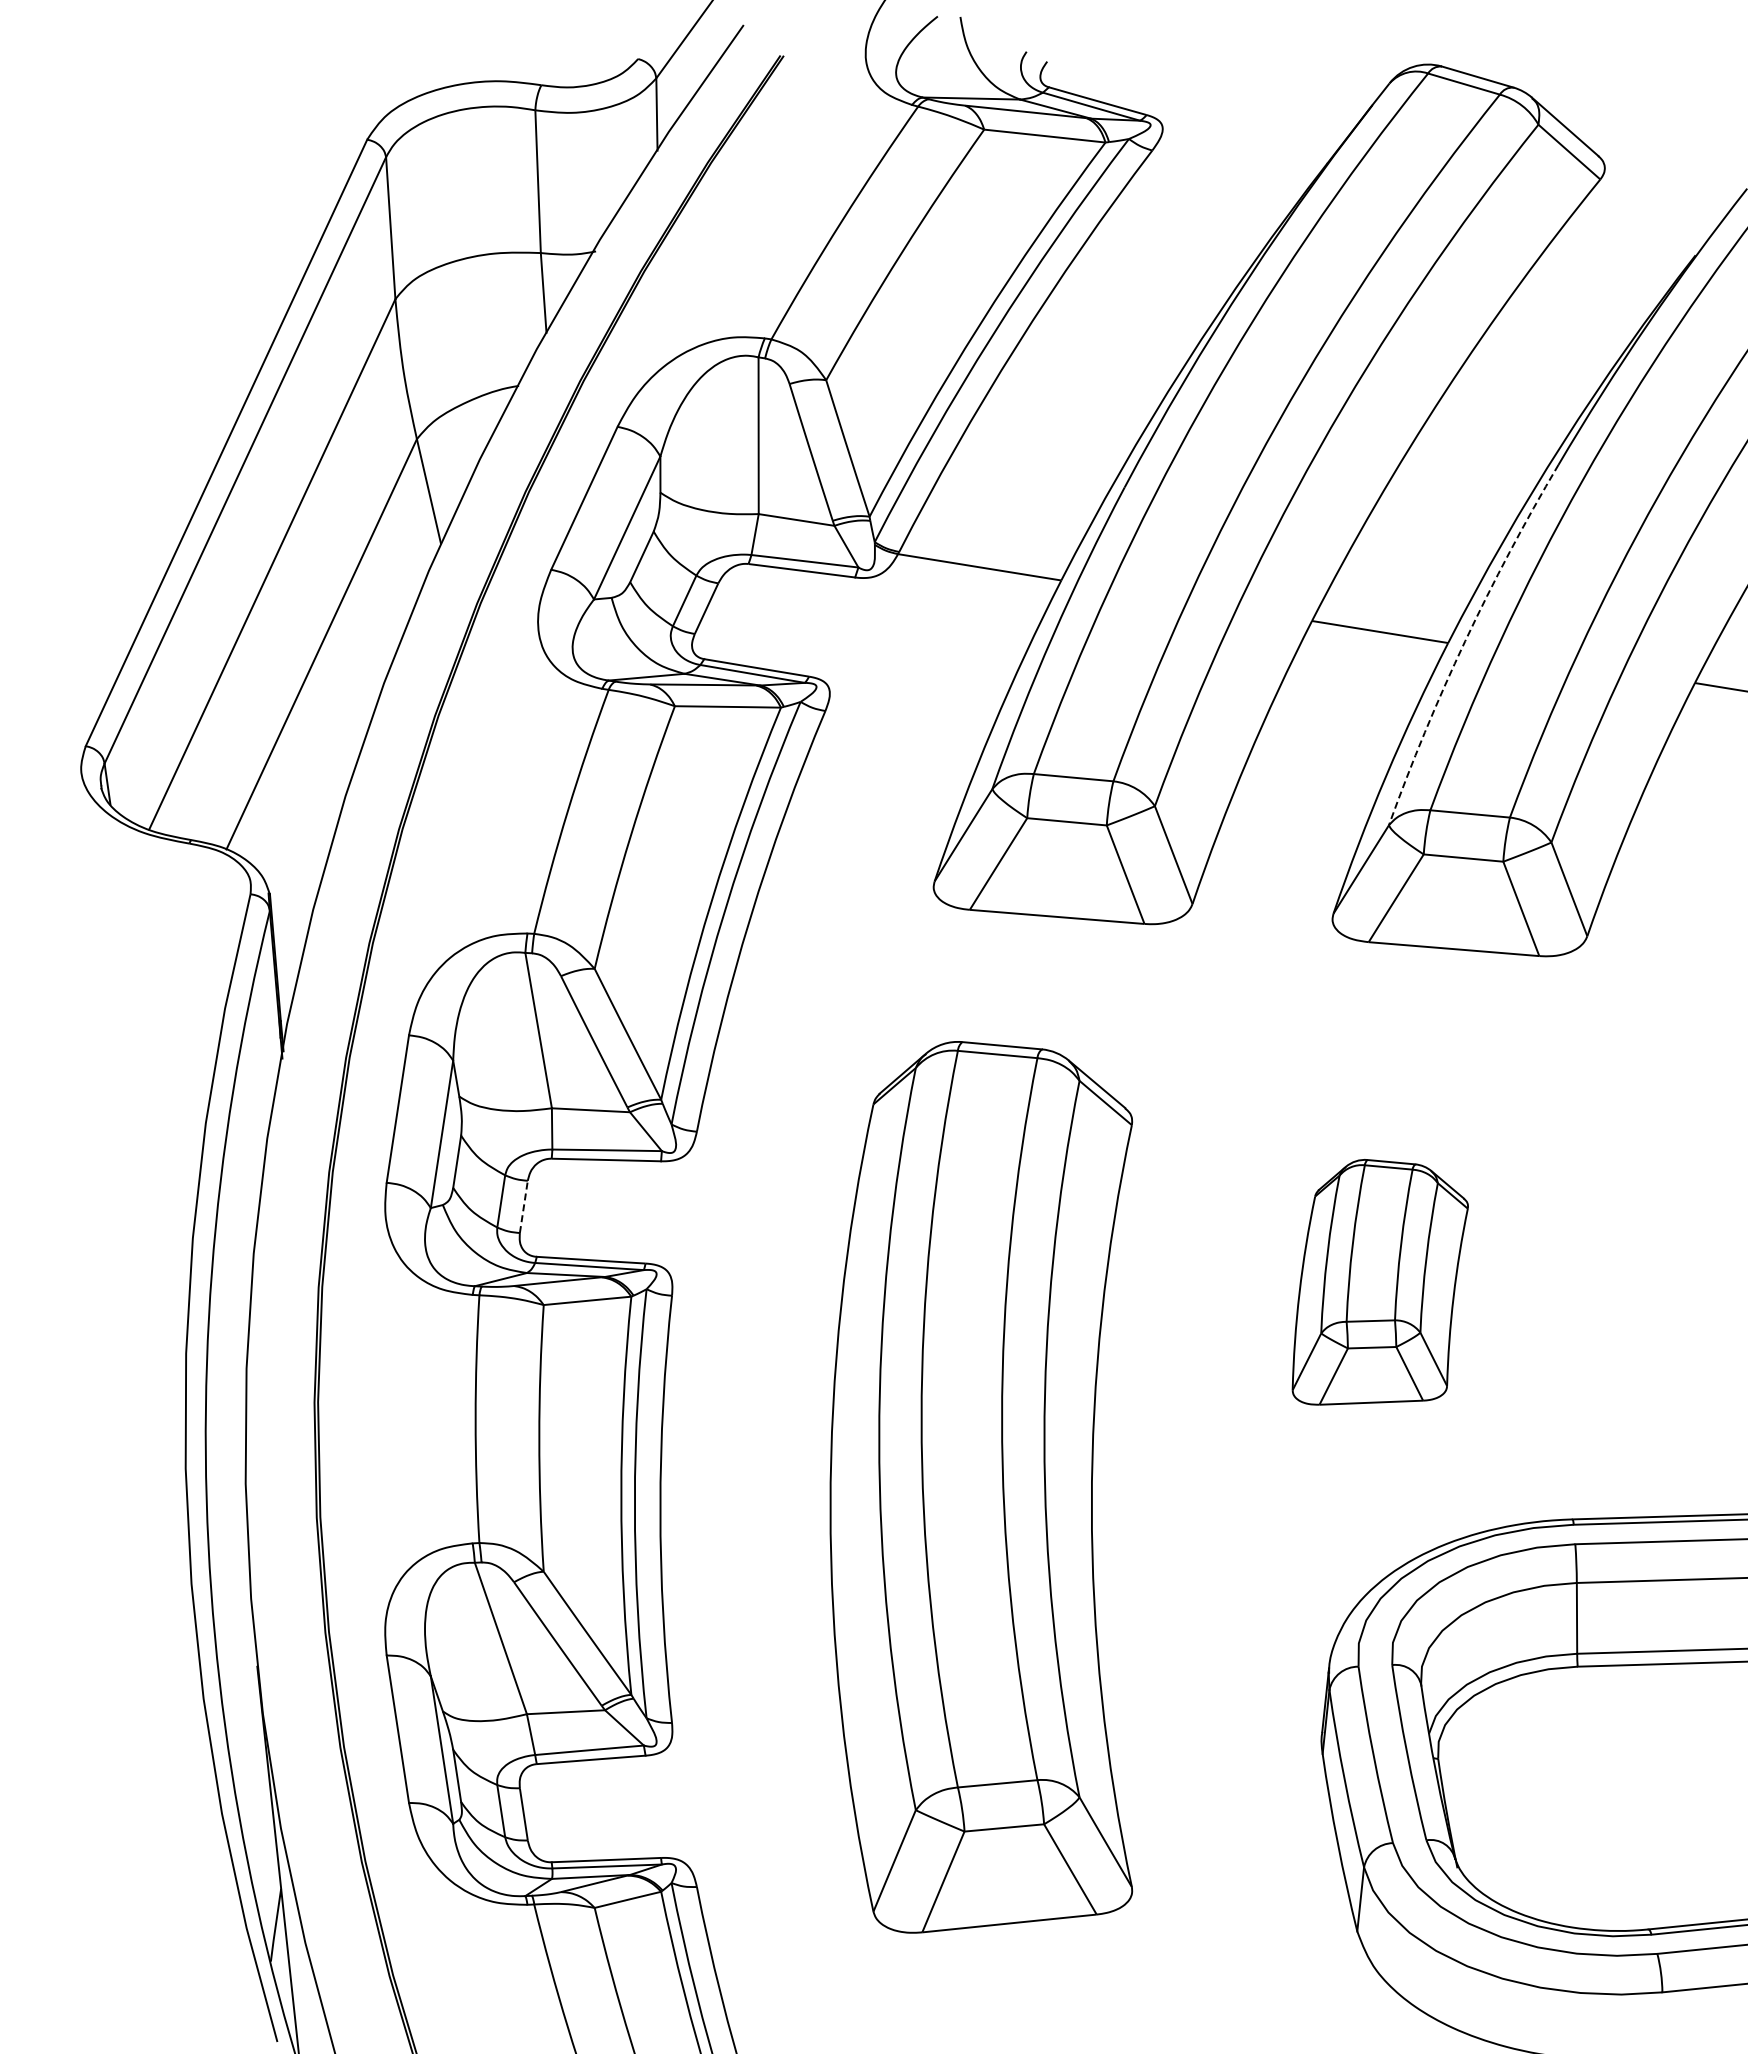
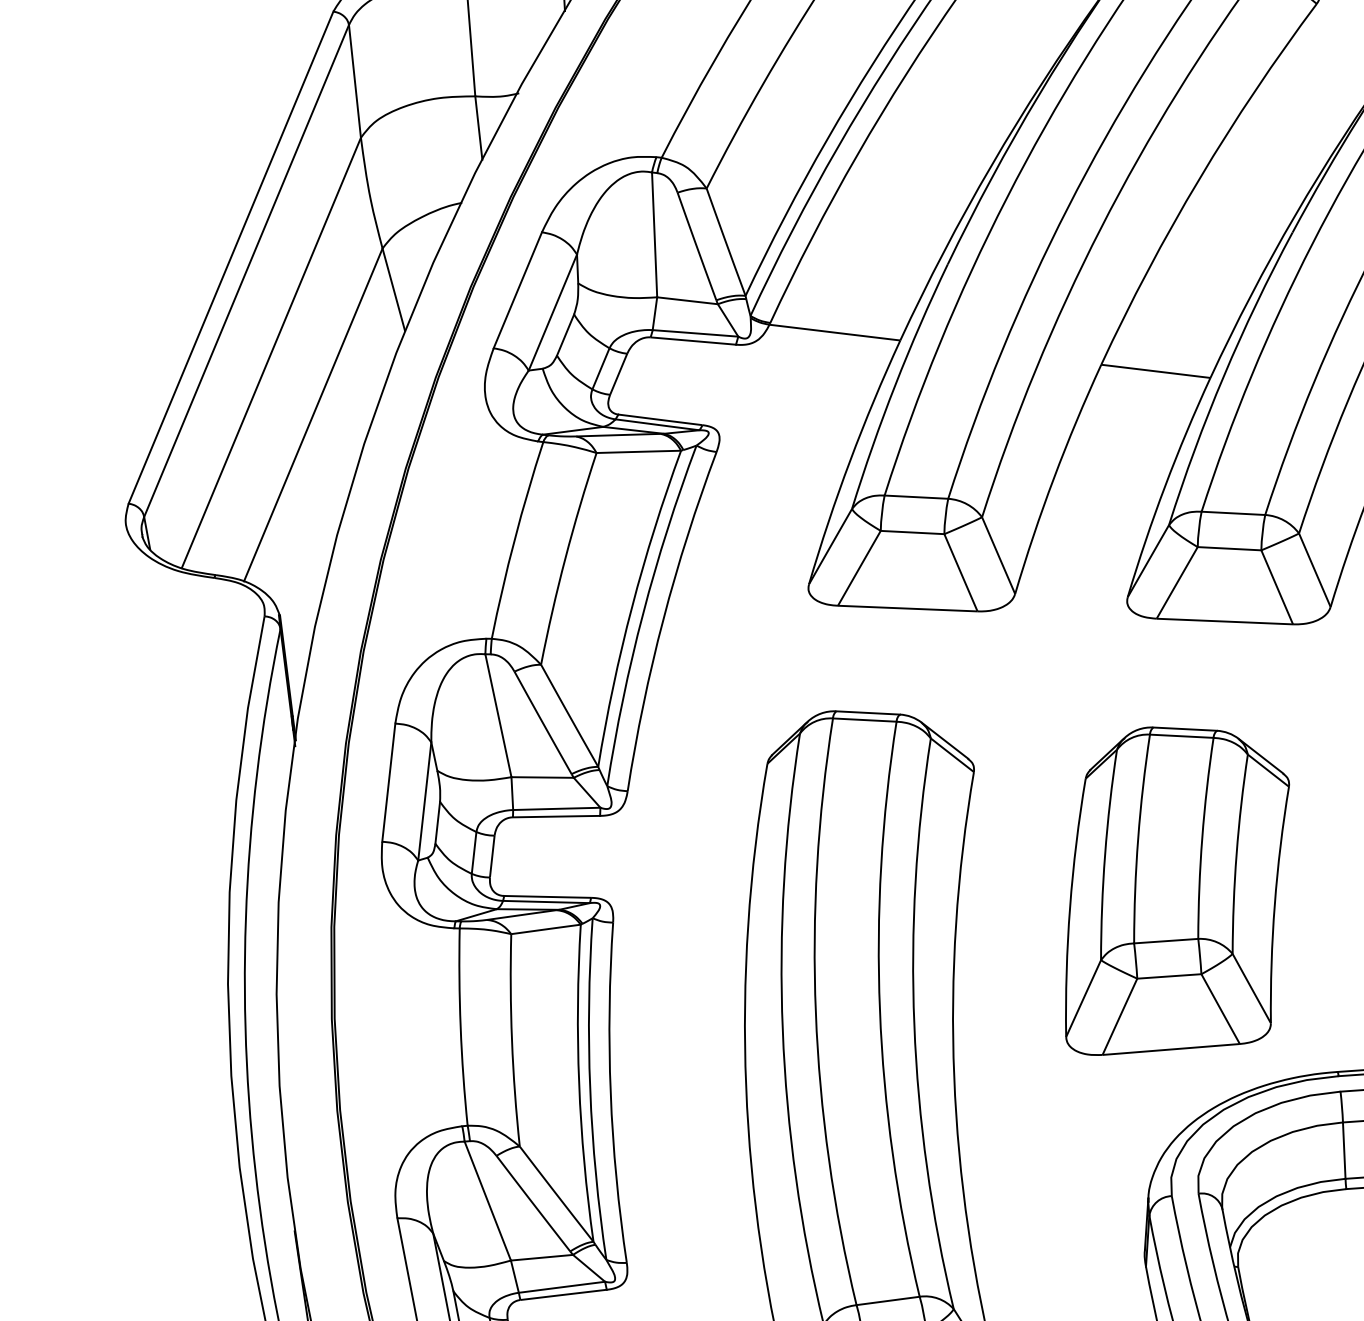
arc: (1465, 641) -> (1224, 376), dashed -> solid
line: (524, 1205) -> (492, 855), dashed -> solid
part: (1380, 1282) -> (1176, 889), size x1.67

